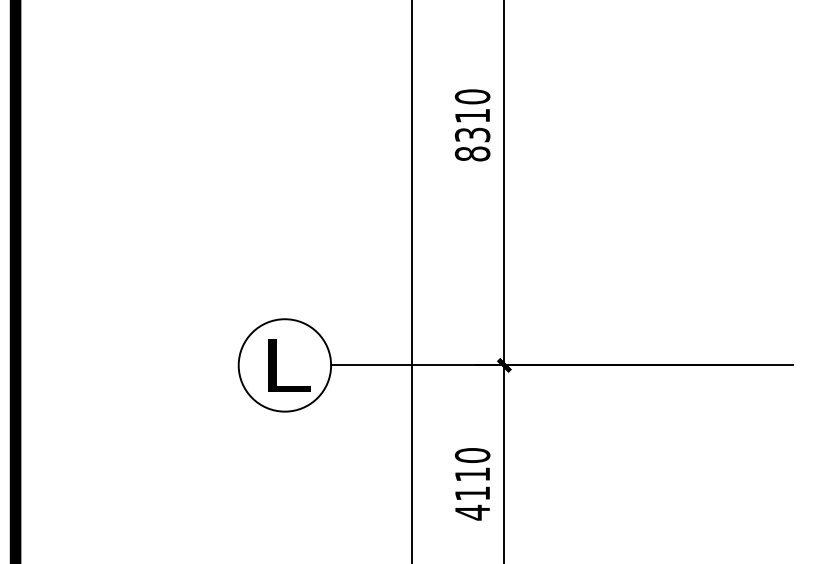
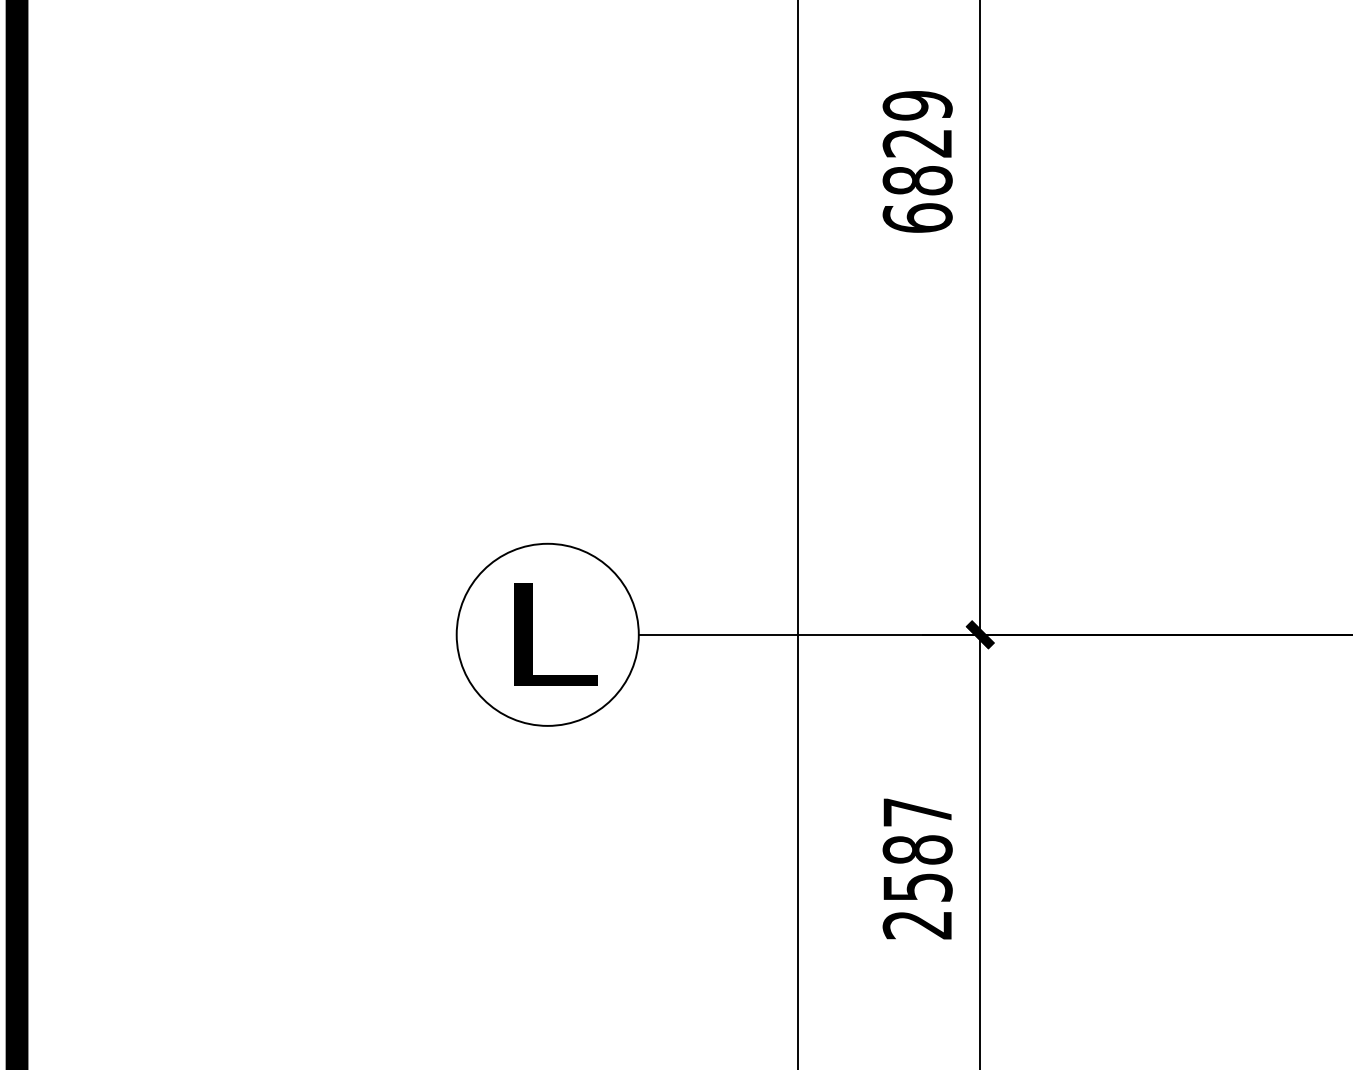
text: (472, 125) -> (917, 162), 8310 -> 6829
text: (472, 484) -> (917, 869), 4110 -> 2587

